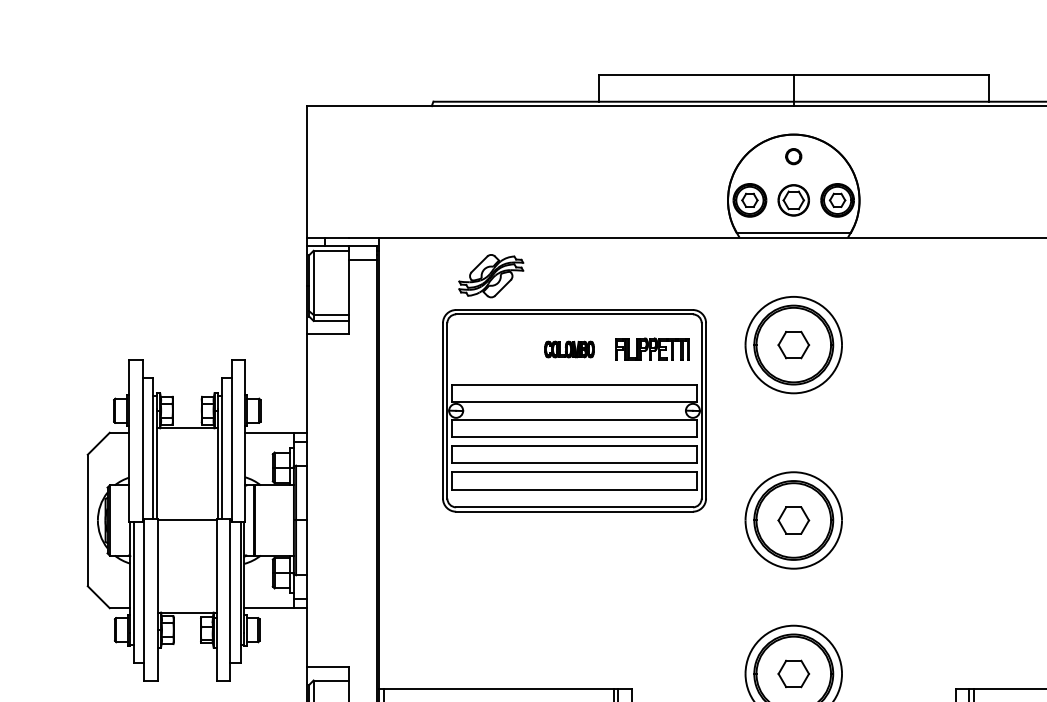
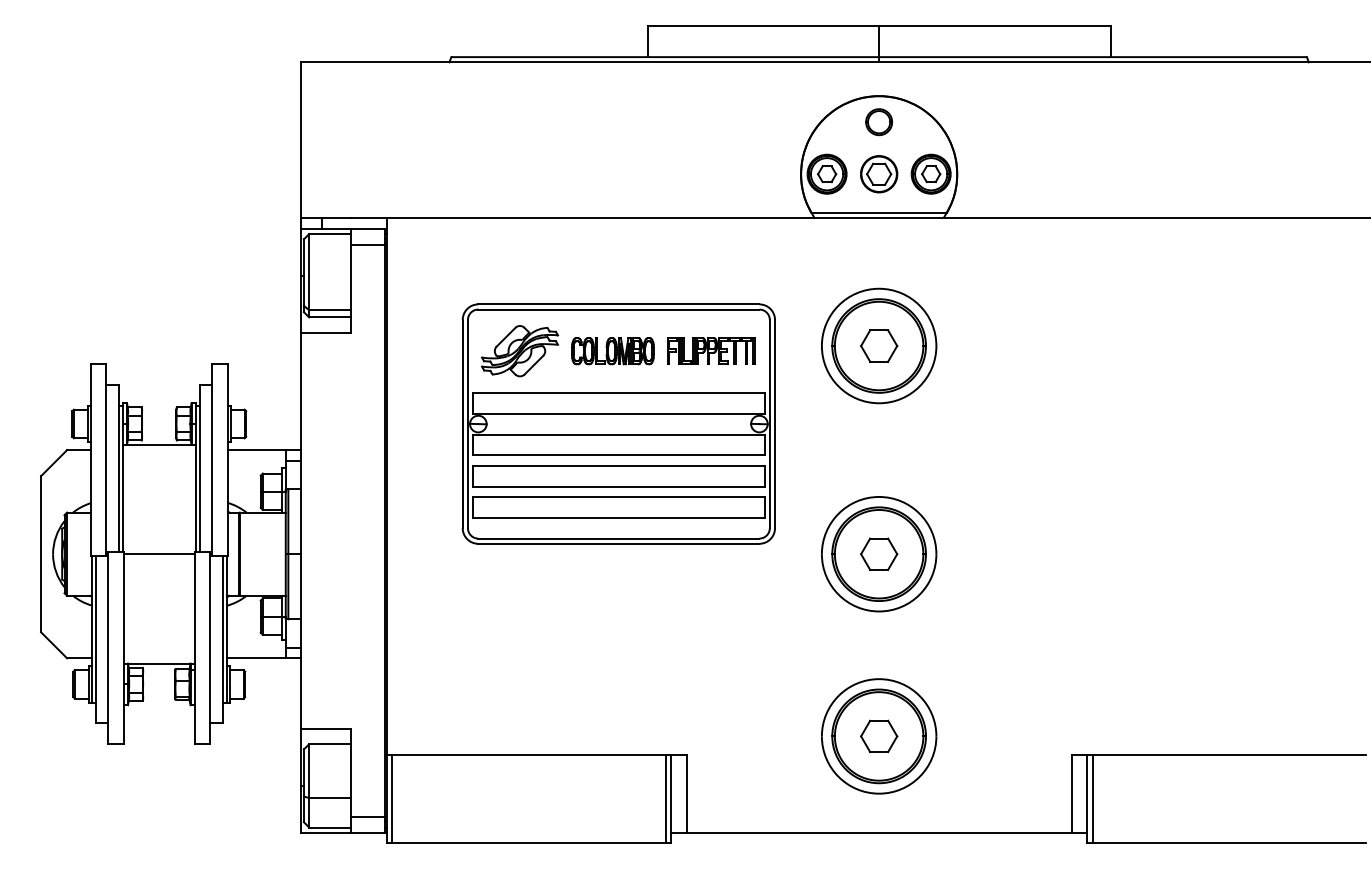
part: (793, 156) -> (878, 122), size x1.43
part: (491, 276) -> (520, 351), moved
part: (569, 349) -> (612, 351), size x1.43

